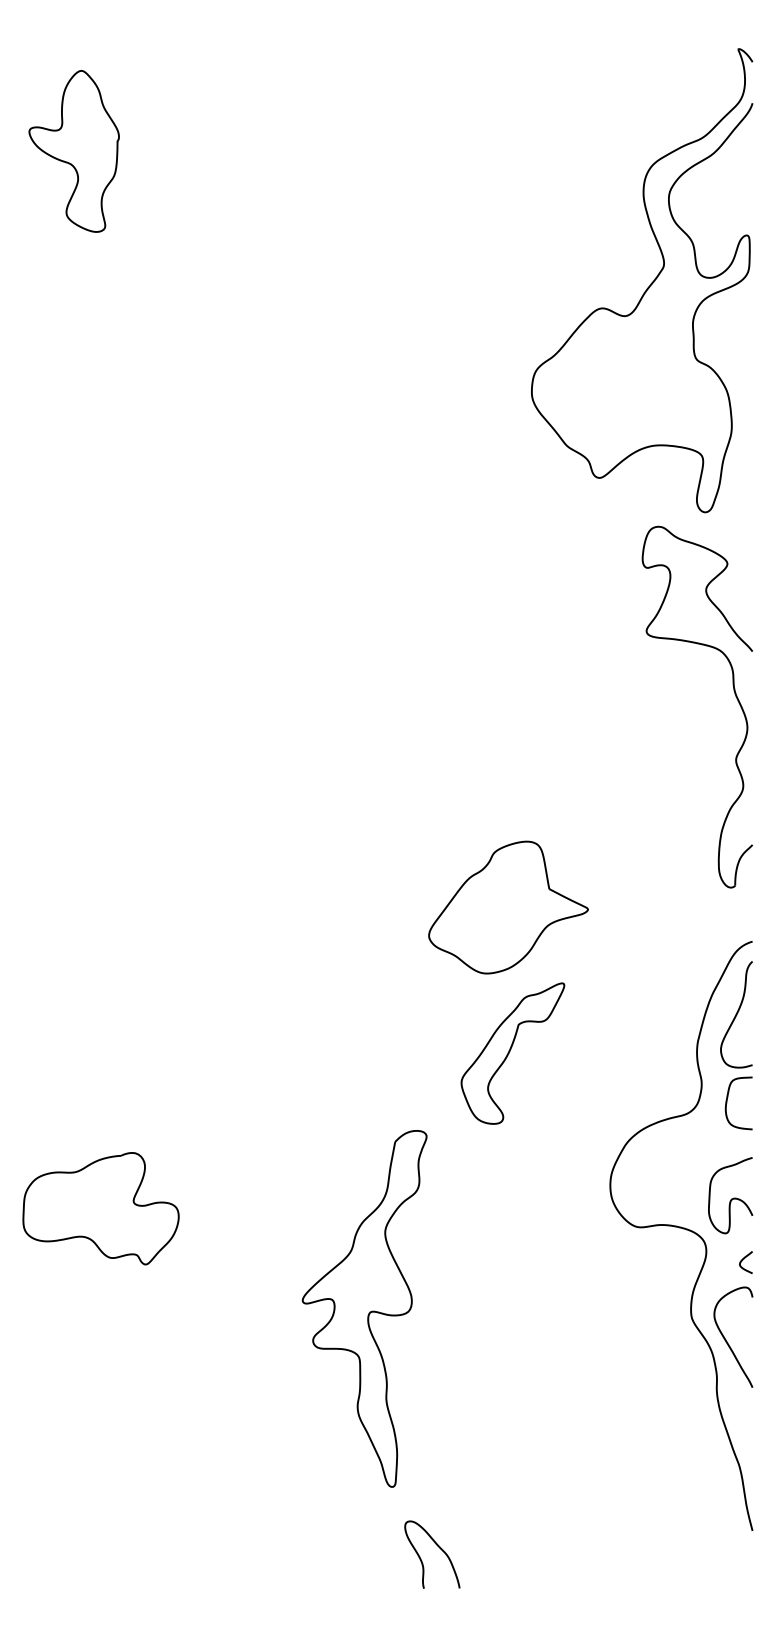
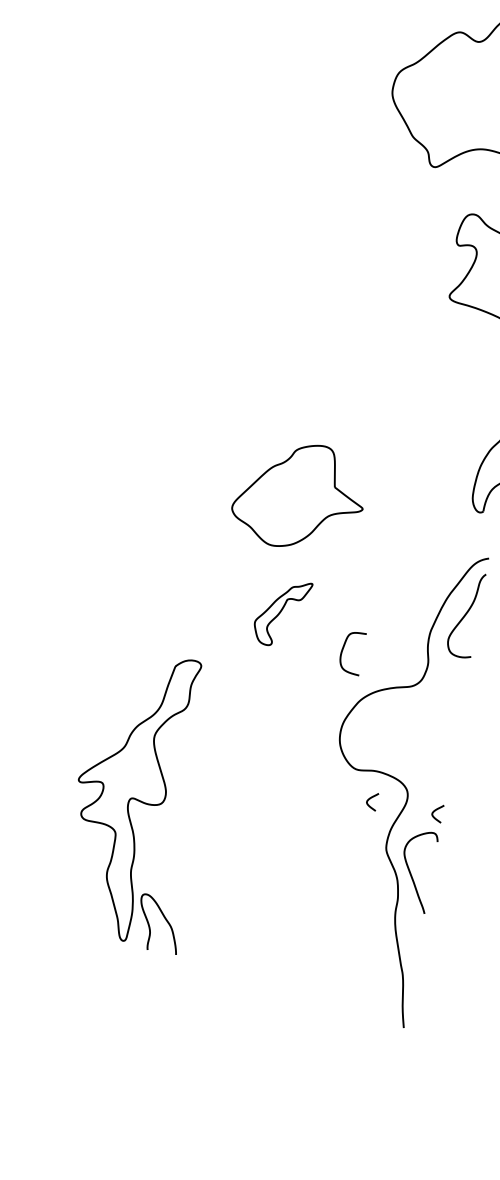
part: (512, 1053) -> (281, 612), size x0.6
curve: (727, 1103) -> (343, 651), moved
curve: (731, 1198) -> (435, 760), removed
curve: (661, 1260) -> (370, 799), added
curve: (438, 1547) -> (165, 919), moved

